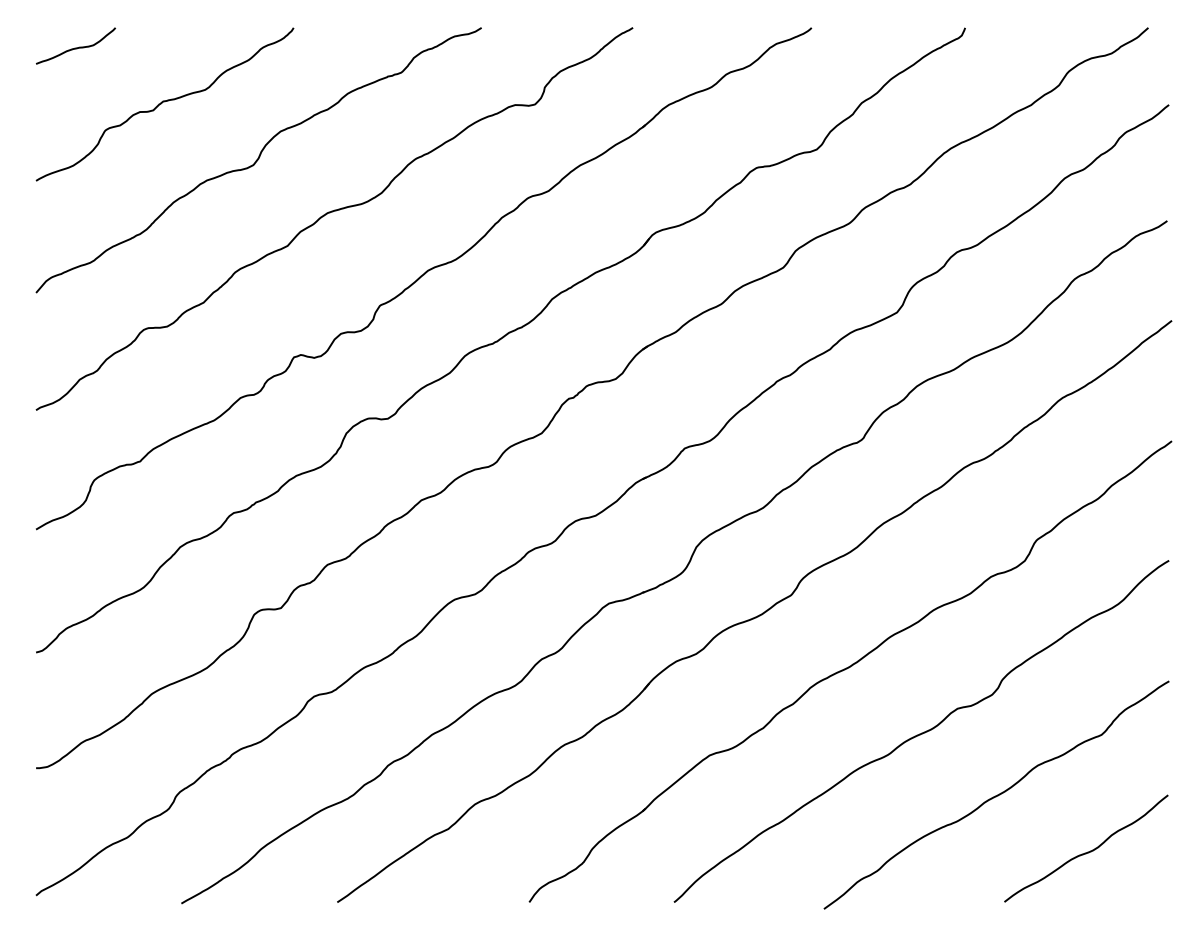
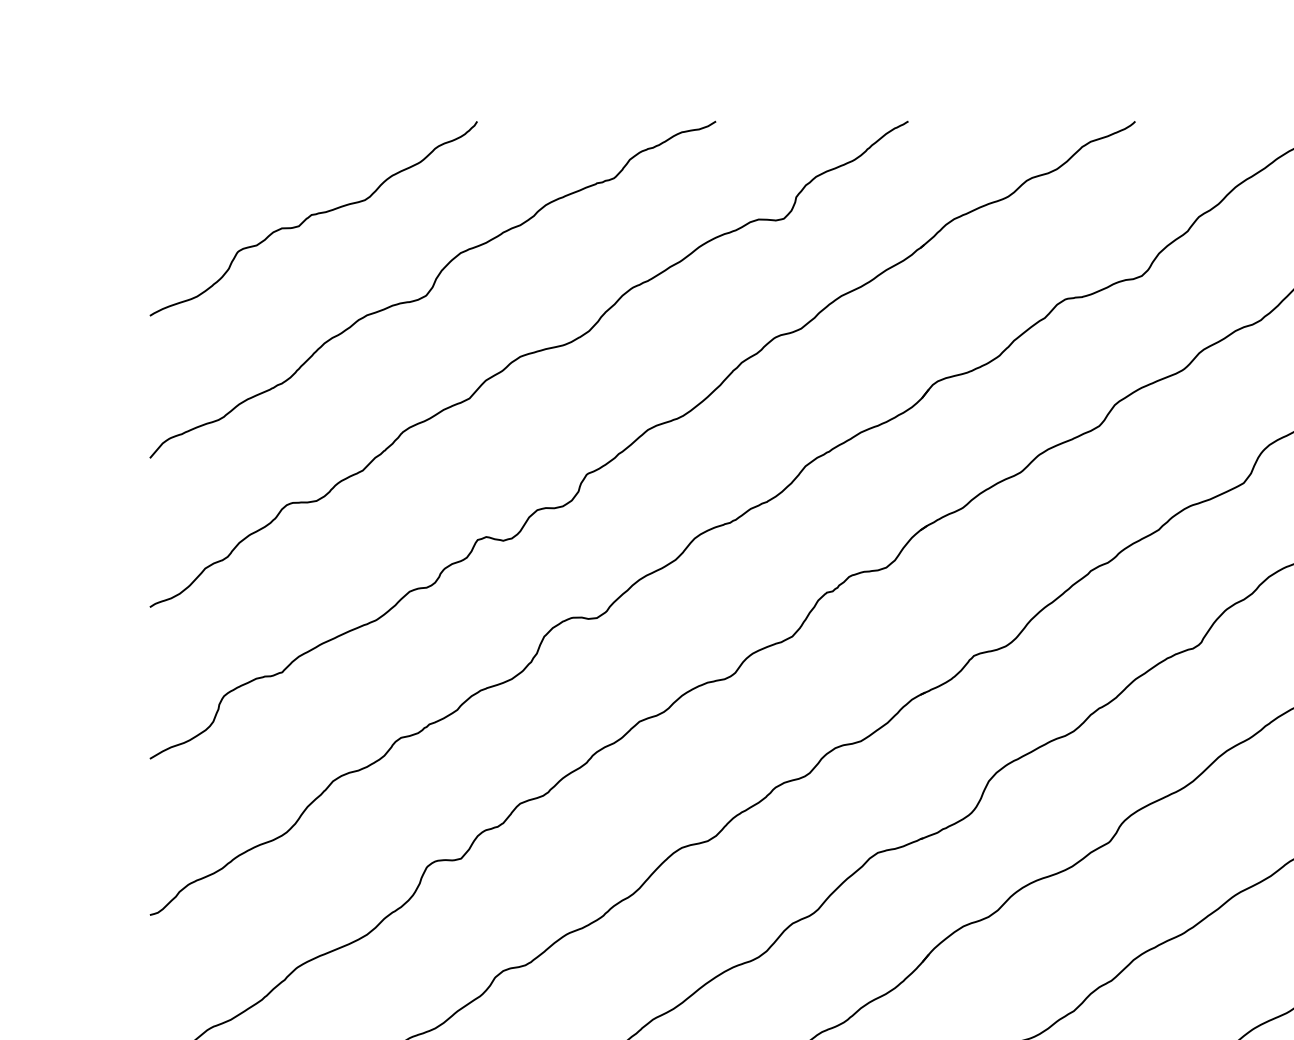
curve: (75, 47) -> (200, 146), removed

